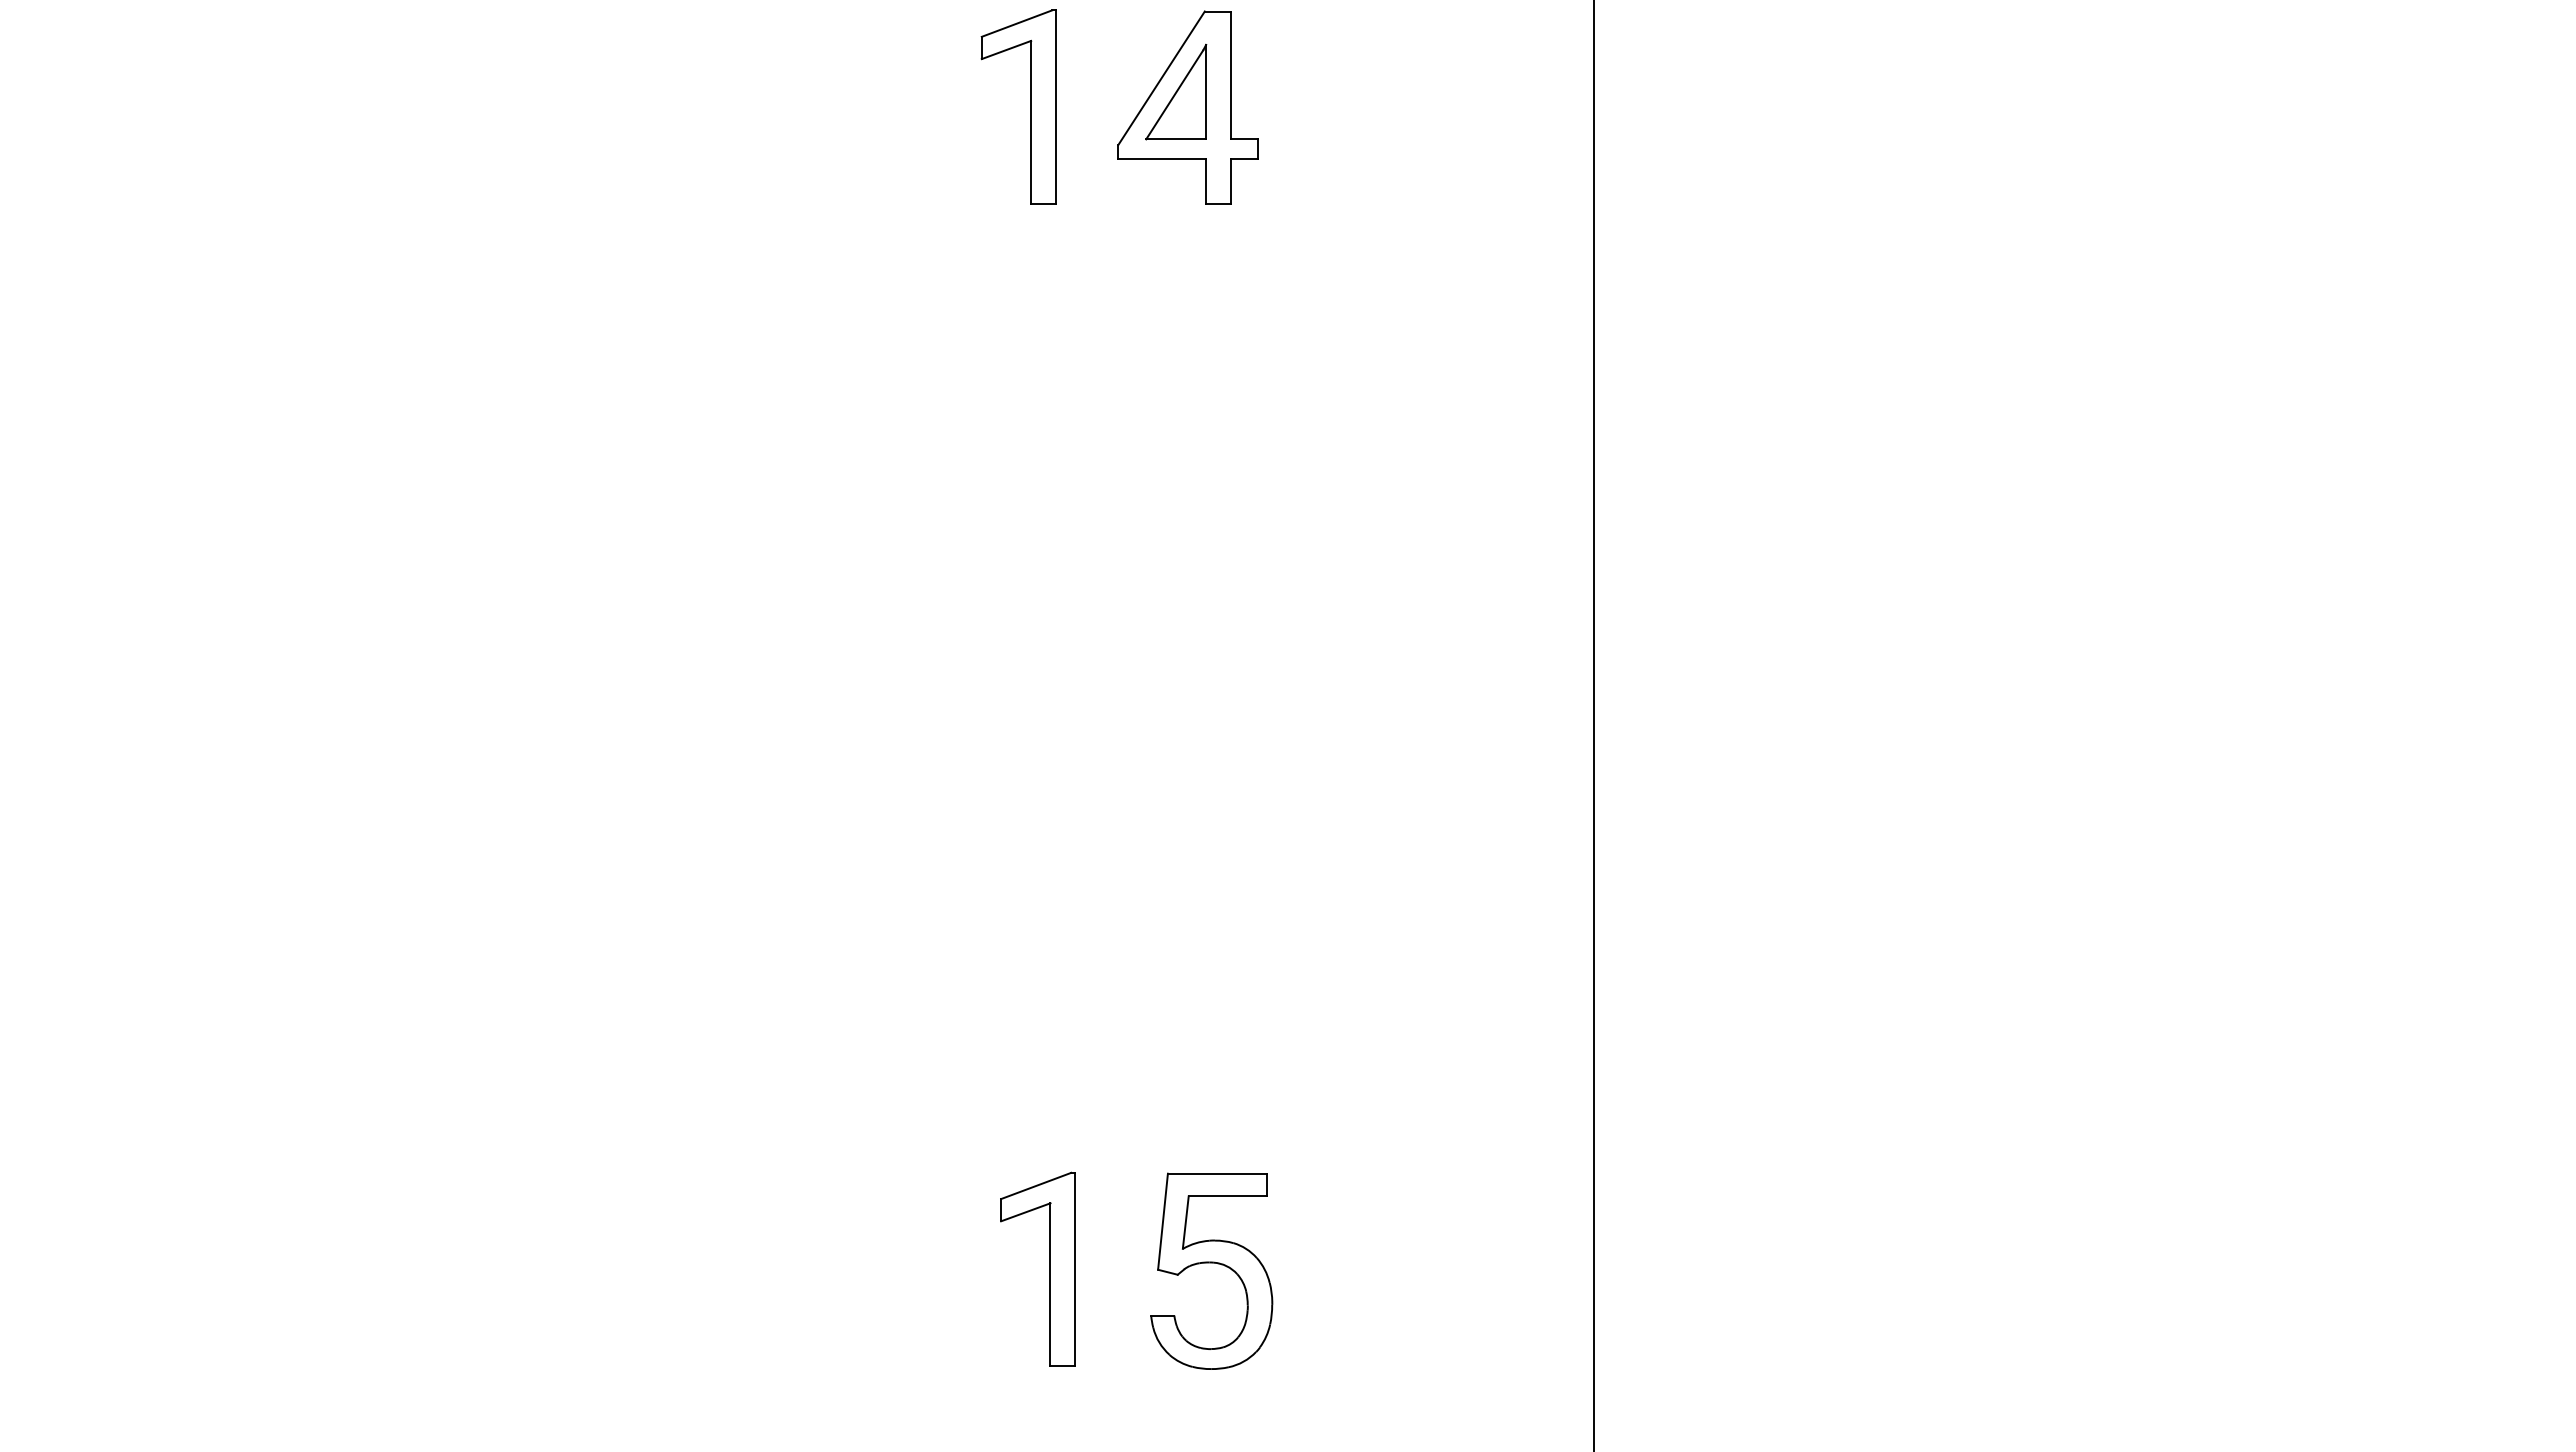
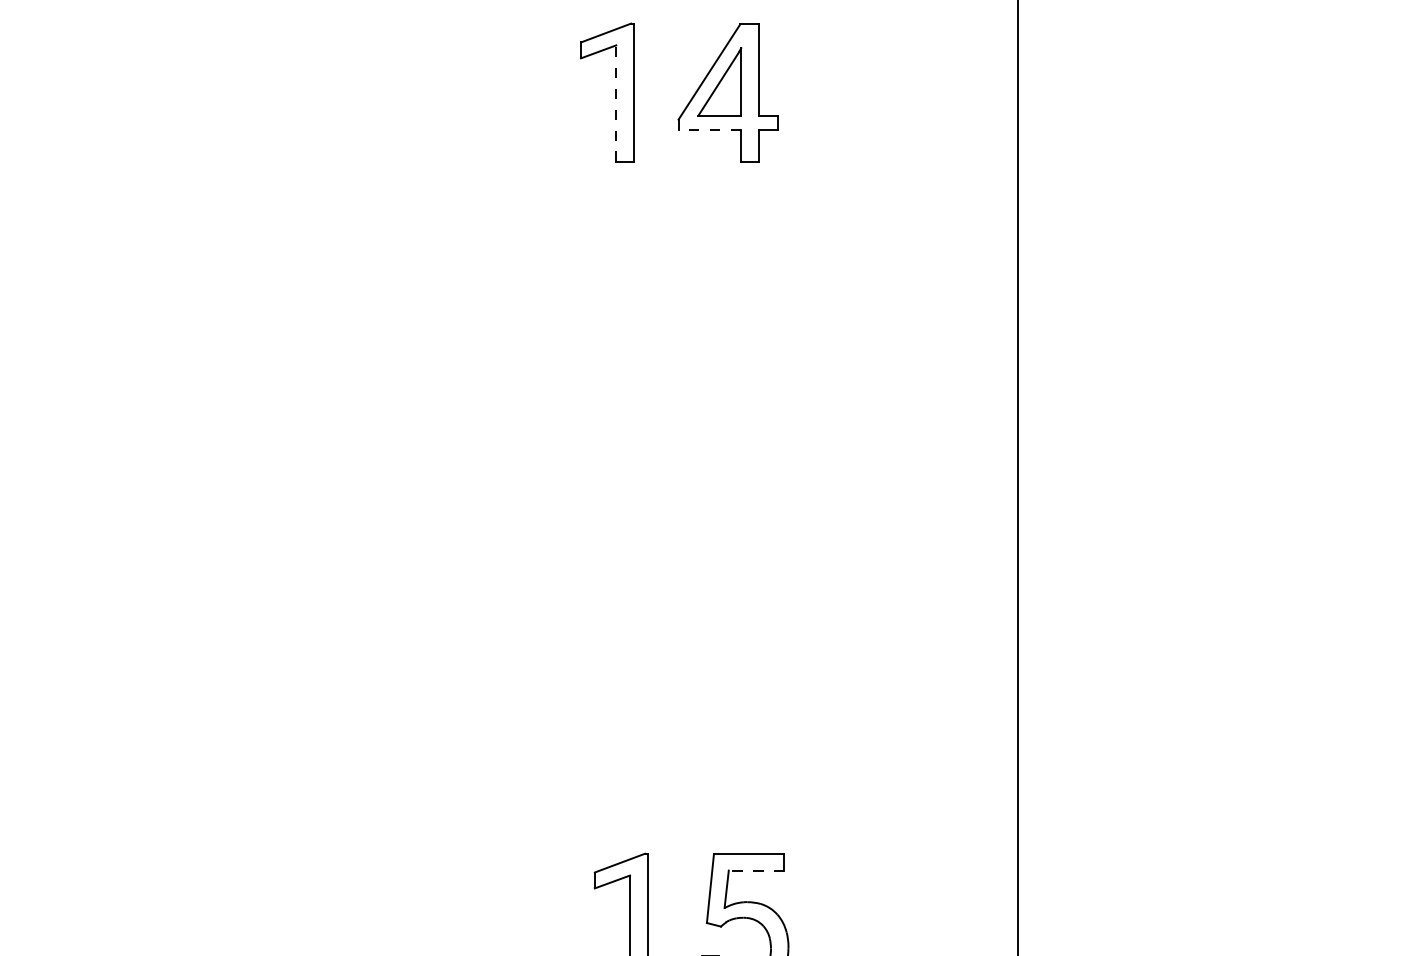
line: (1031, 122) -> (616, 103), solid -> dashed
line: (1162, 159) -> (710, 130), solid -> dashed
line: (1227, 1196) -> (756, 870), solid -> dashed

